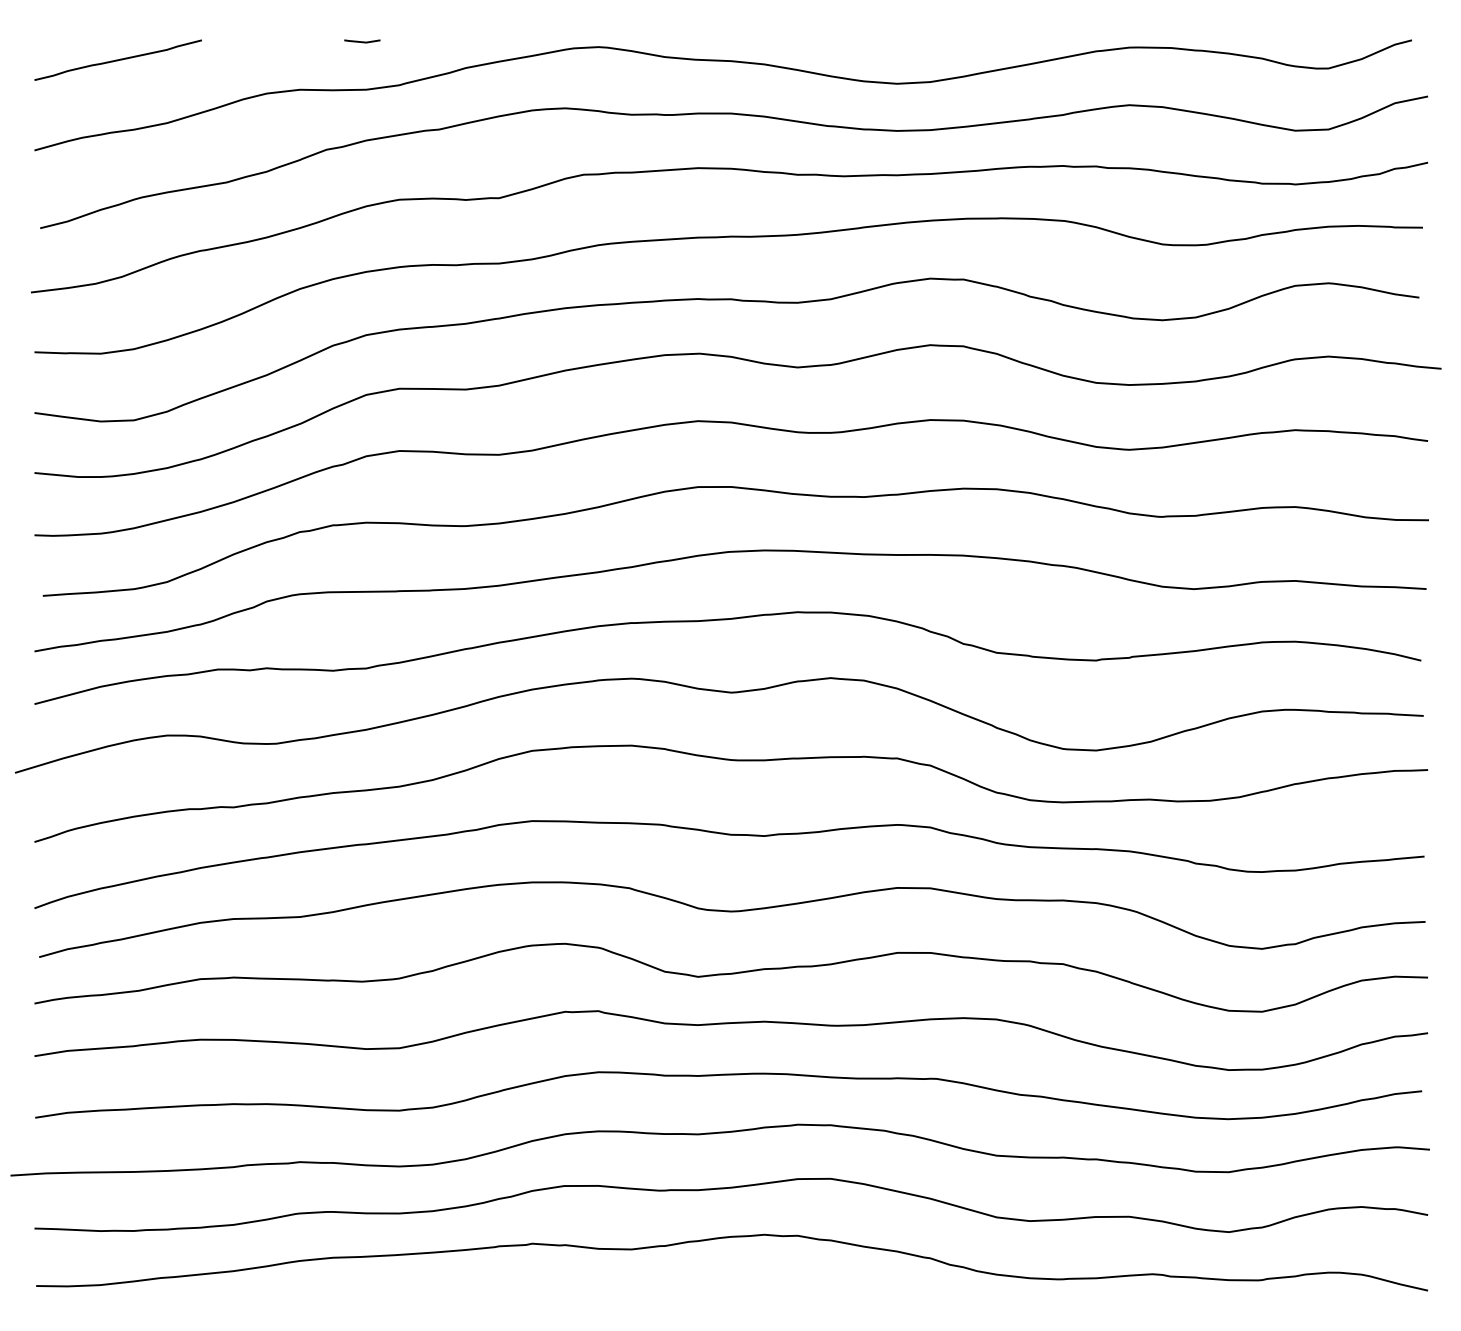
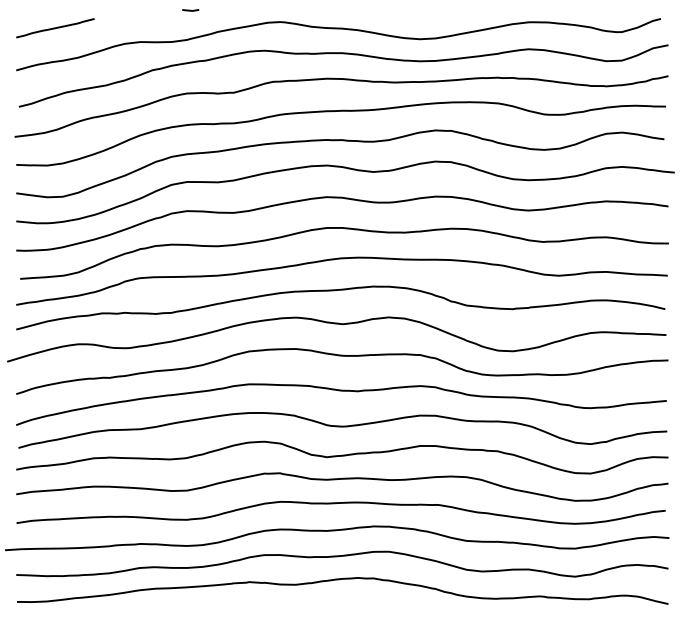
line: (361, 41) -> (190, 10), moved

